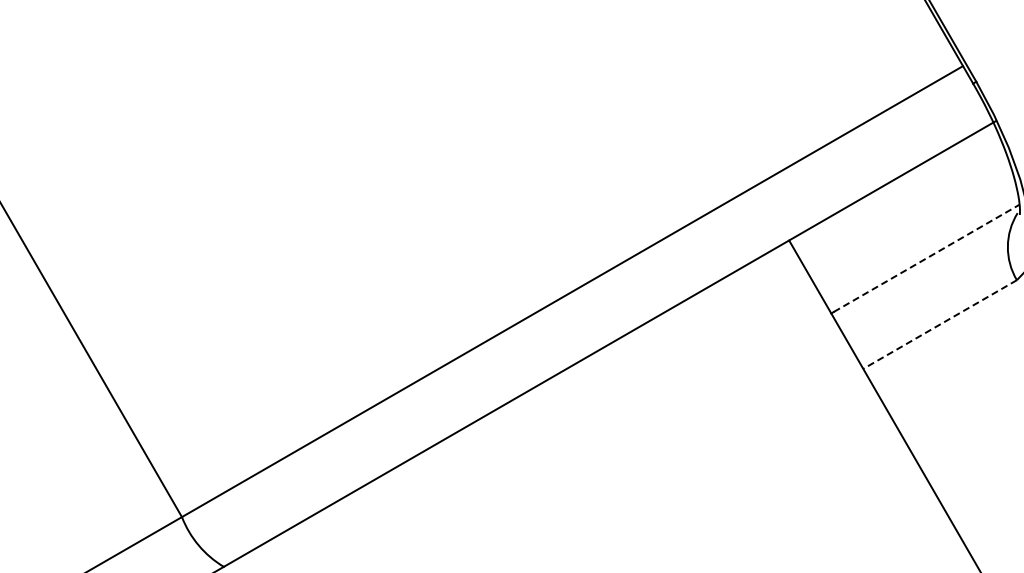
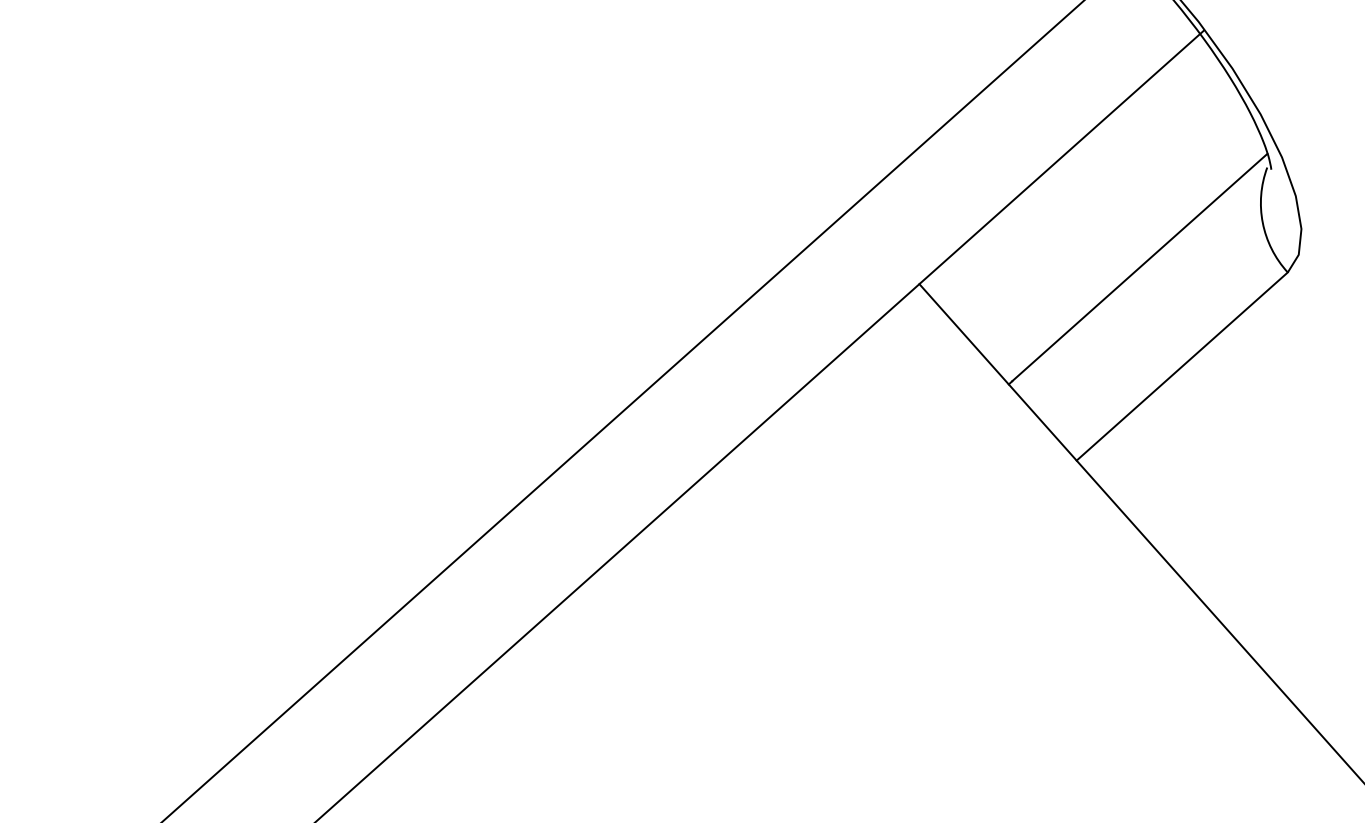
line: (927, 258) -> (1141, 267), dashed -> solid
line: (940, 324) -> (1182, 366), dashed -> solid

